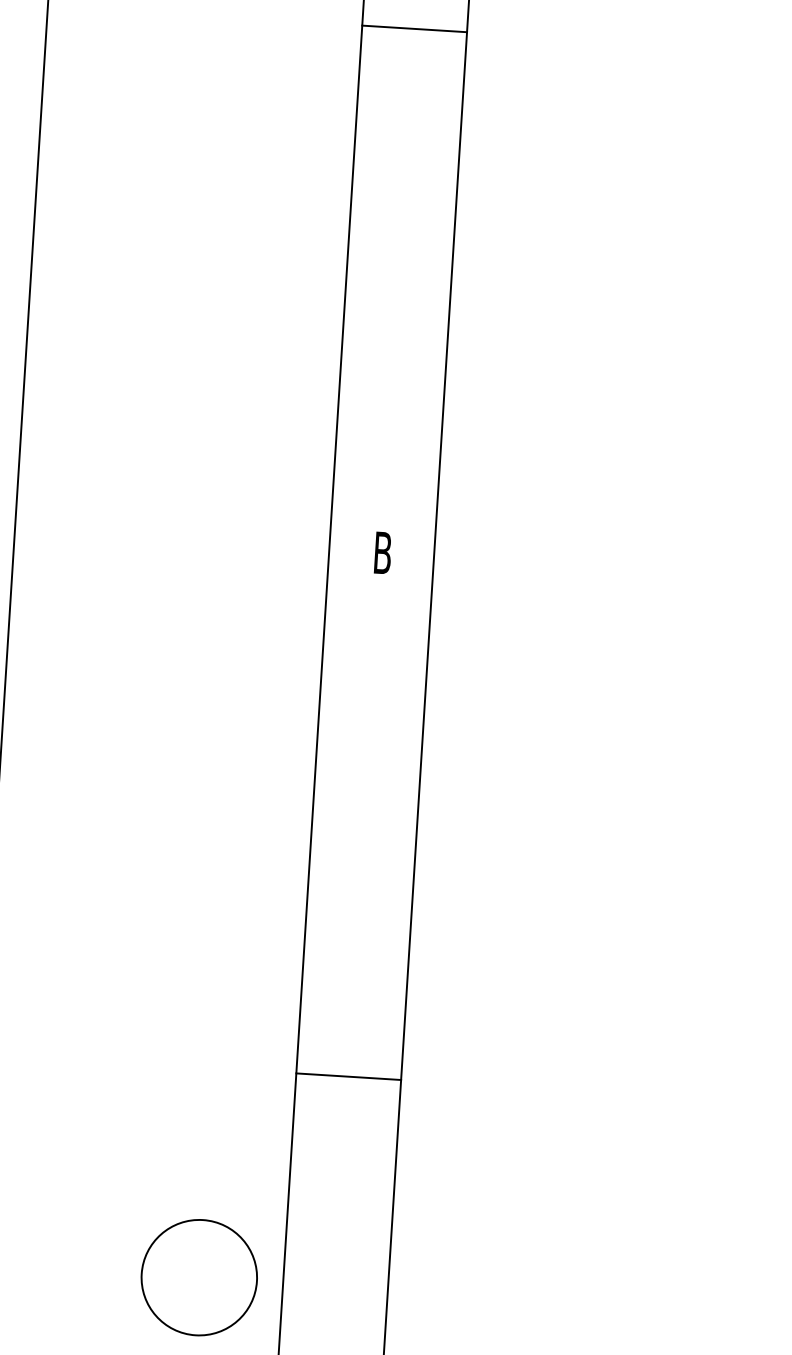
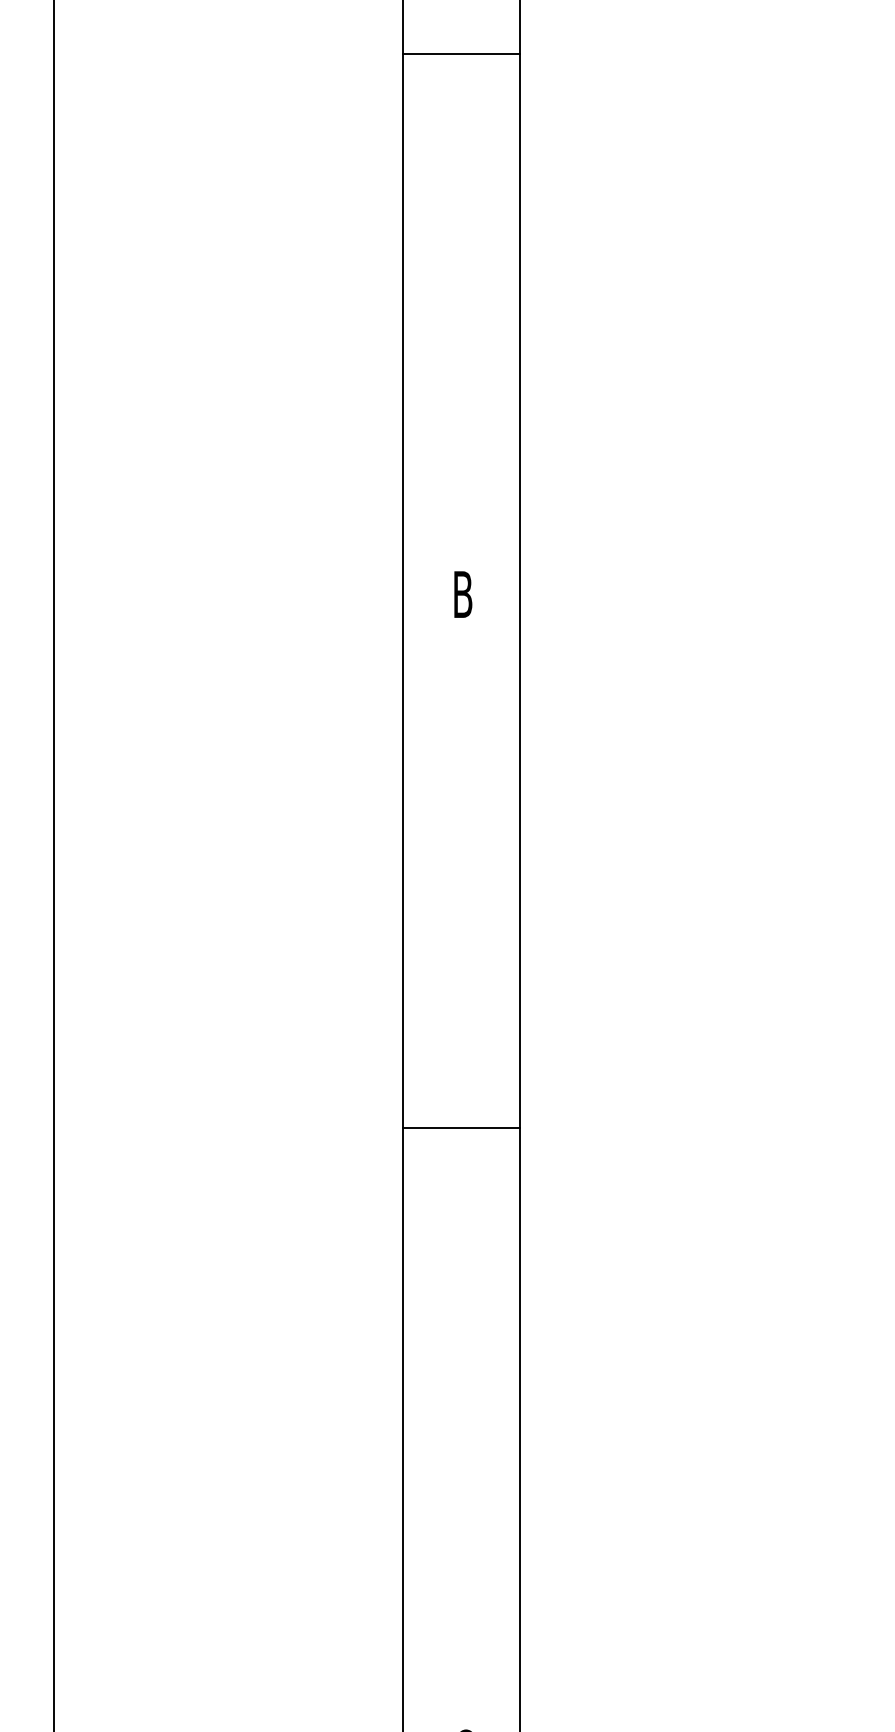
line: (414, 29) -> (461, 54), moved
line: (348, 1076) -> (461, 1127), moved
circle: (199, 1277) -> (310, 1409), removed

